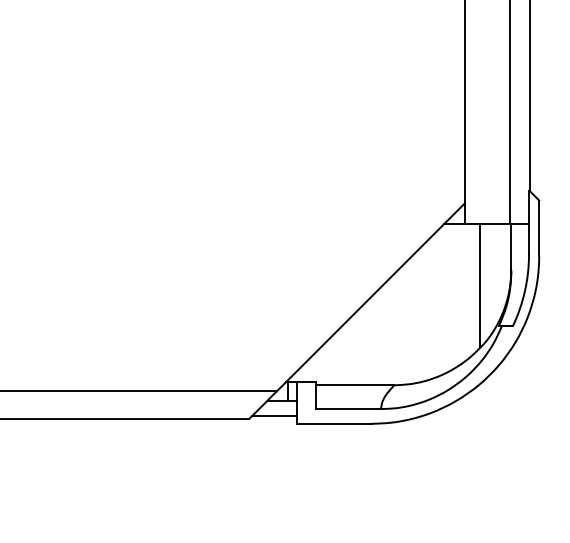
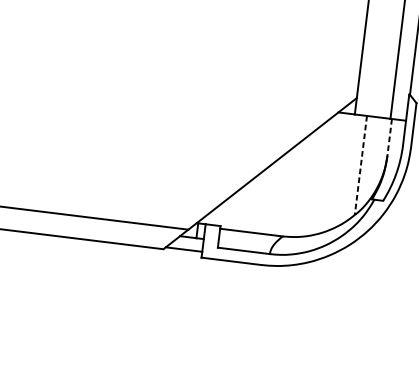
line: (511, 247) -> (389, 137), solid -> dashed
line: (480, 286) -> (361, 166), solid -> dashed

